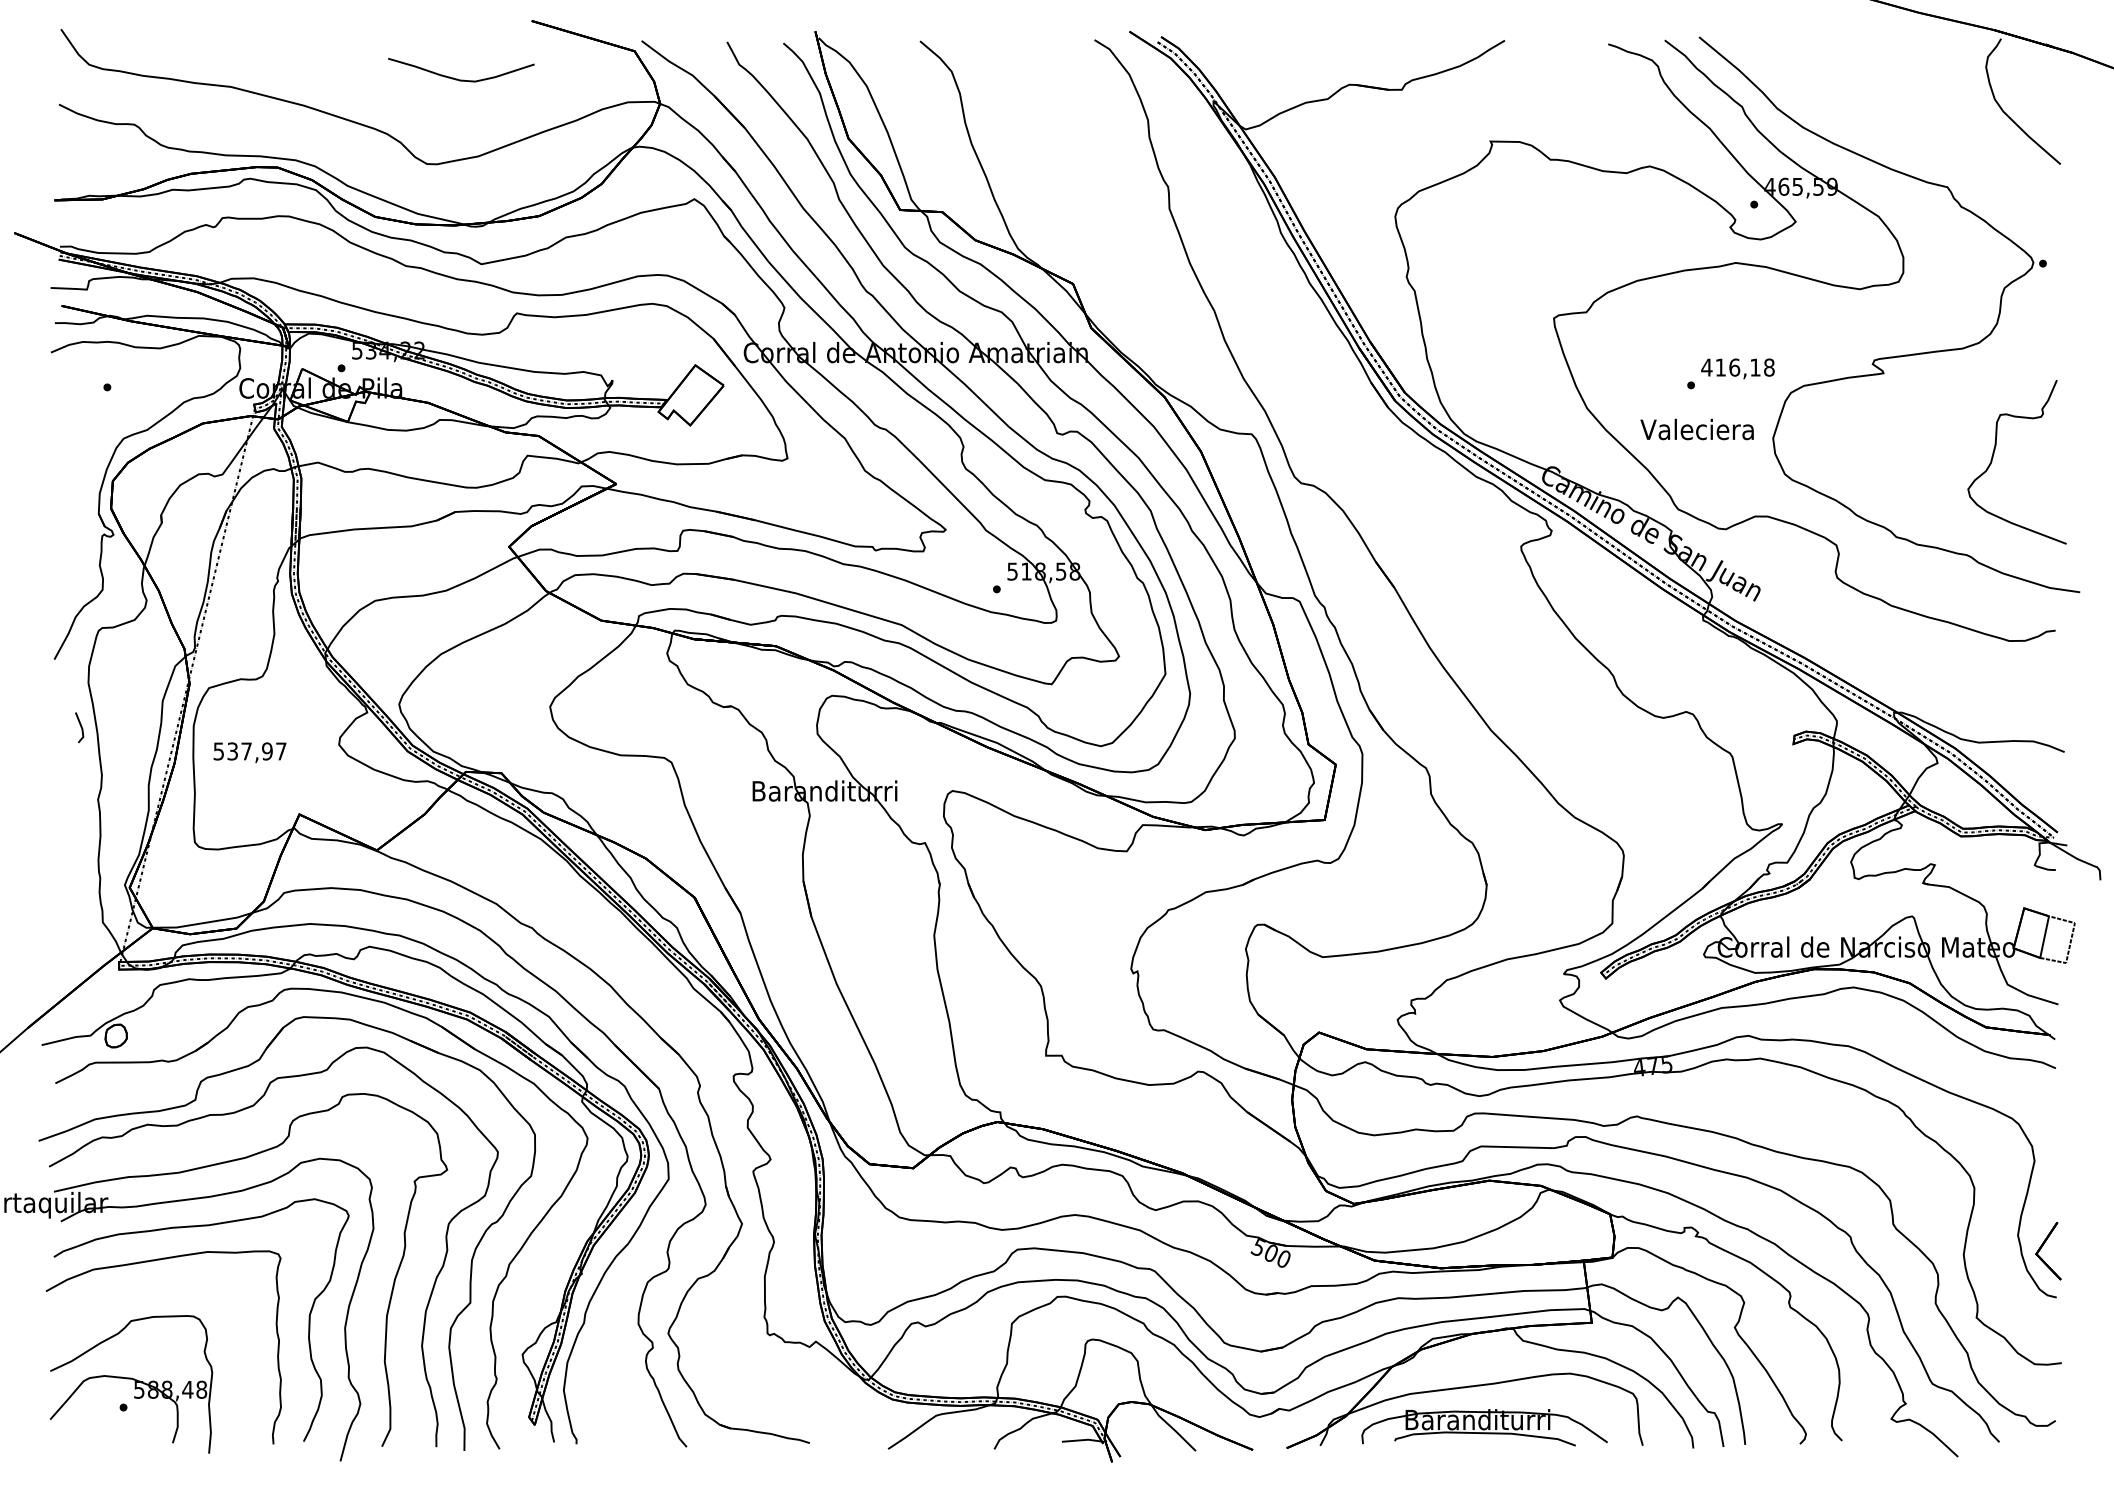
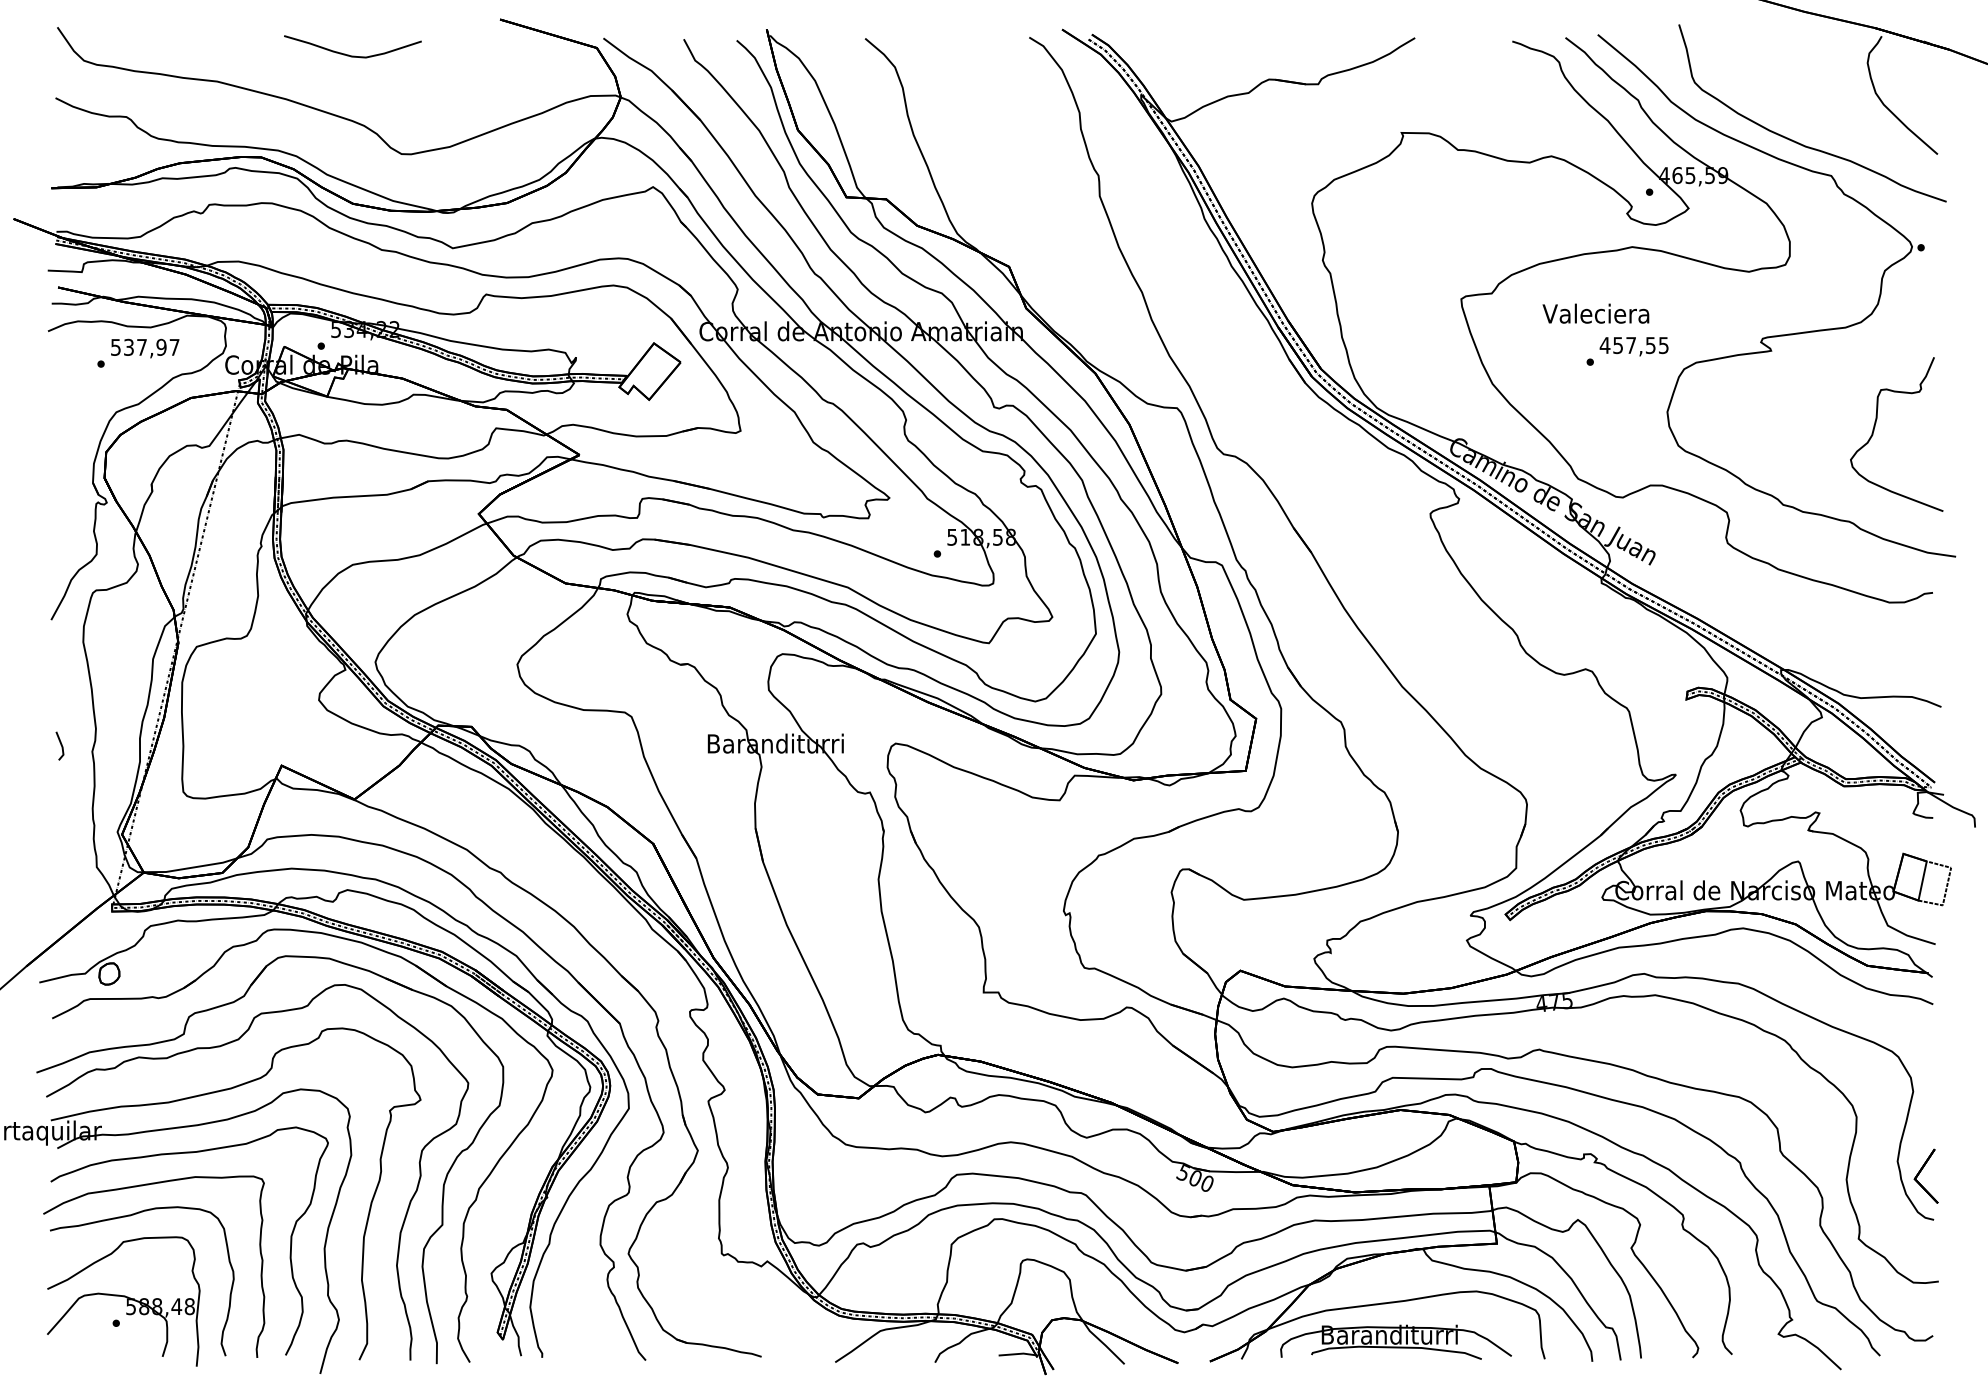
curve: (456, 78) -> (348, 54), moved
curve: (1913, 151) -> (1799, 142), added
text: (1744, 367) -> (1640, 345), 416,18 -> 457,55
text: (1696, 429) -> (1595, 313), moved
line: (80, 727) -> (60, 745), moved
text: (250, 752) -> (145, 348), moved
curve: (138, 1293) -> (130, 1216), added

